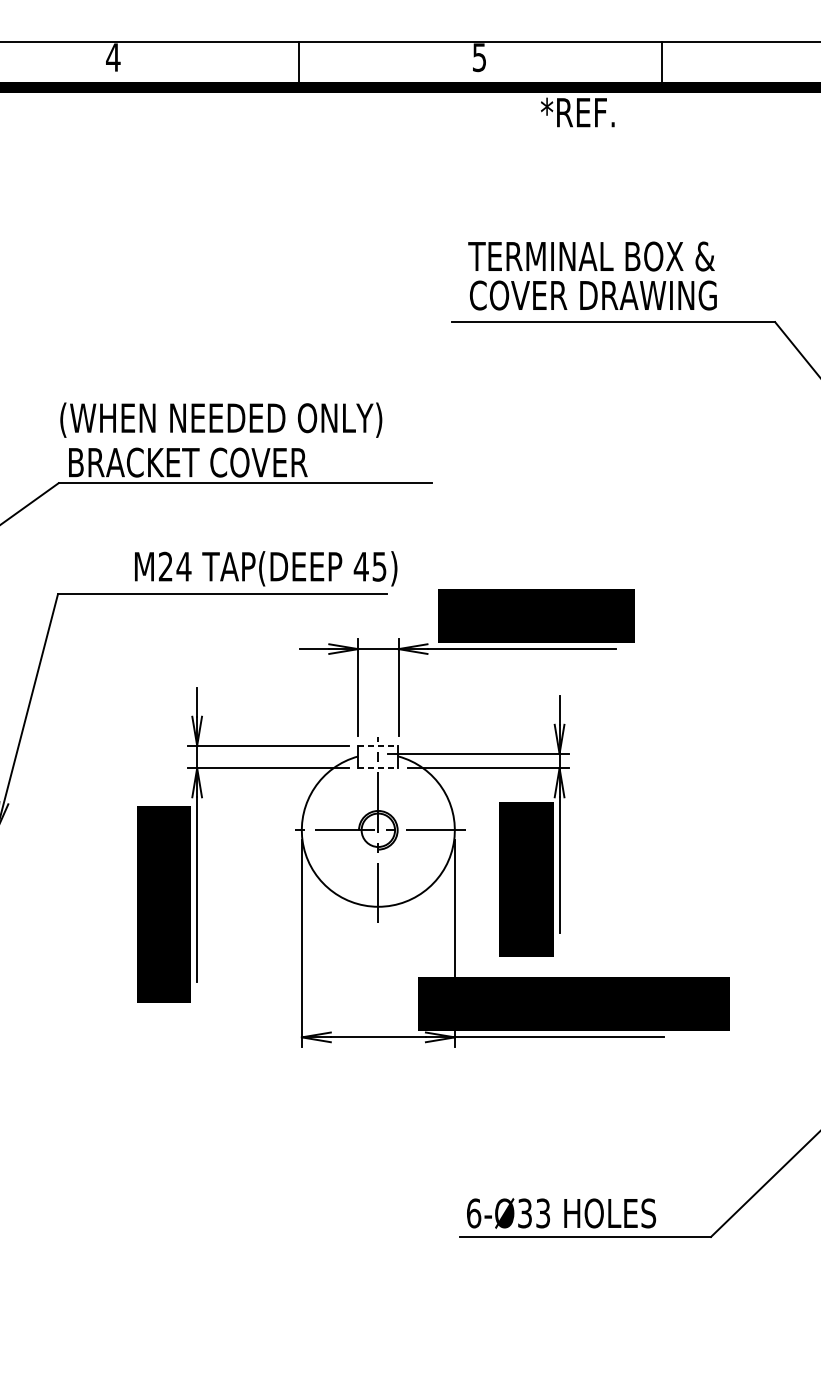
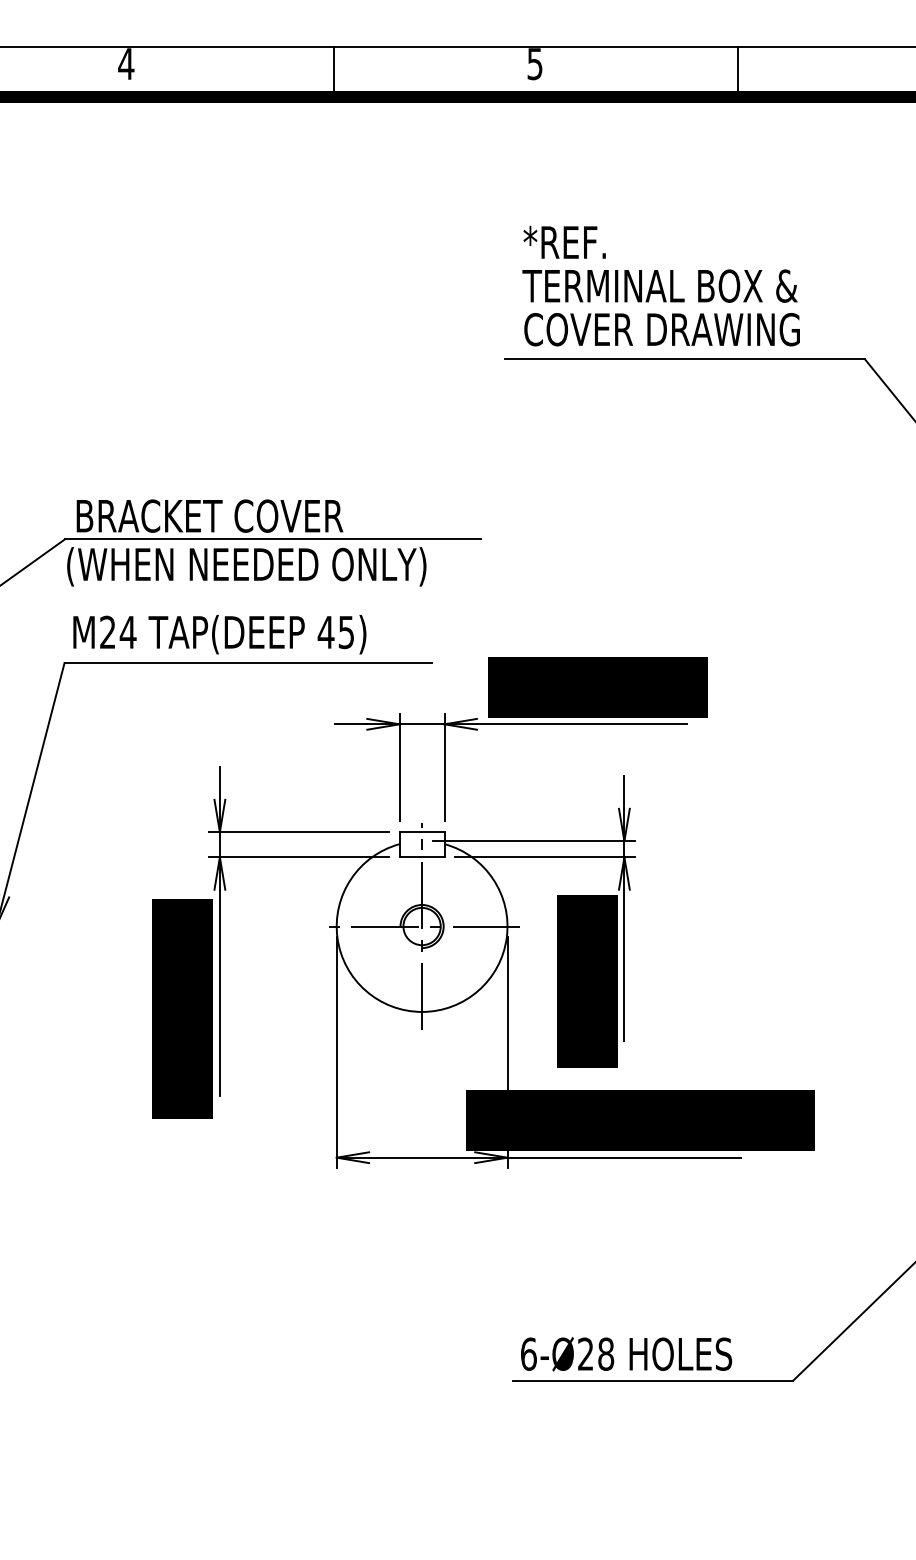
text: (577, 111) -> (564, 241), moved
text: (221, 419) -> (246, 566), moved
text: (265, 568) -> (219, 634), moved
line: (378, 746) -> (422, 832), dashed -> solid
line: (378, 768) -> (422, 857), dashed -> solid
text: (534, 1212) -> (596, 1353), 6-Ø33 -> 6-Ø28

